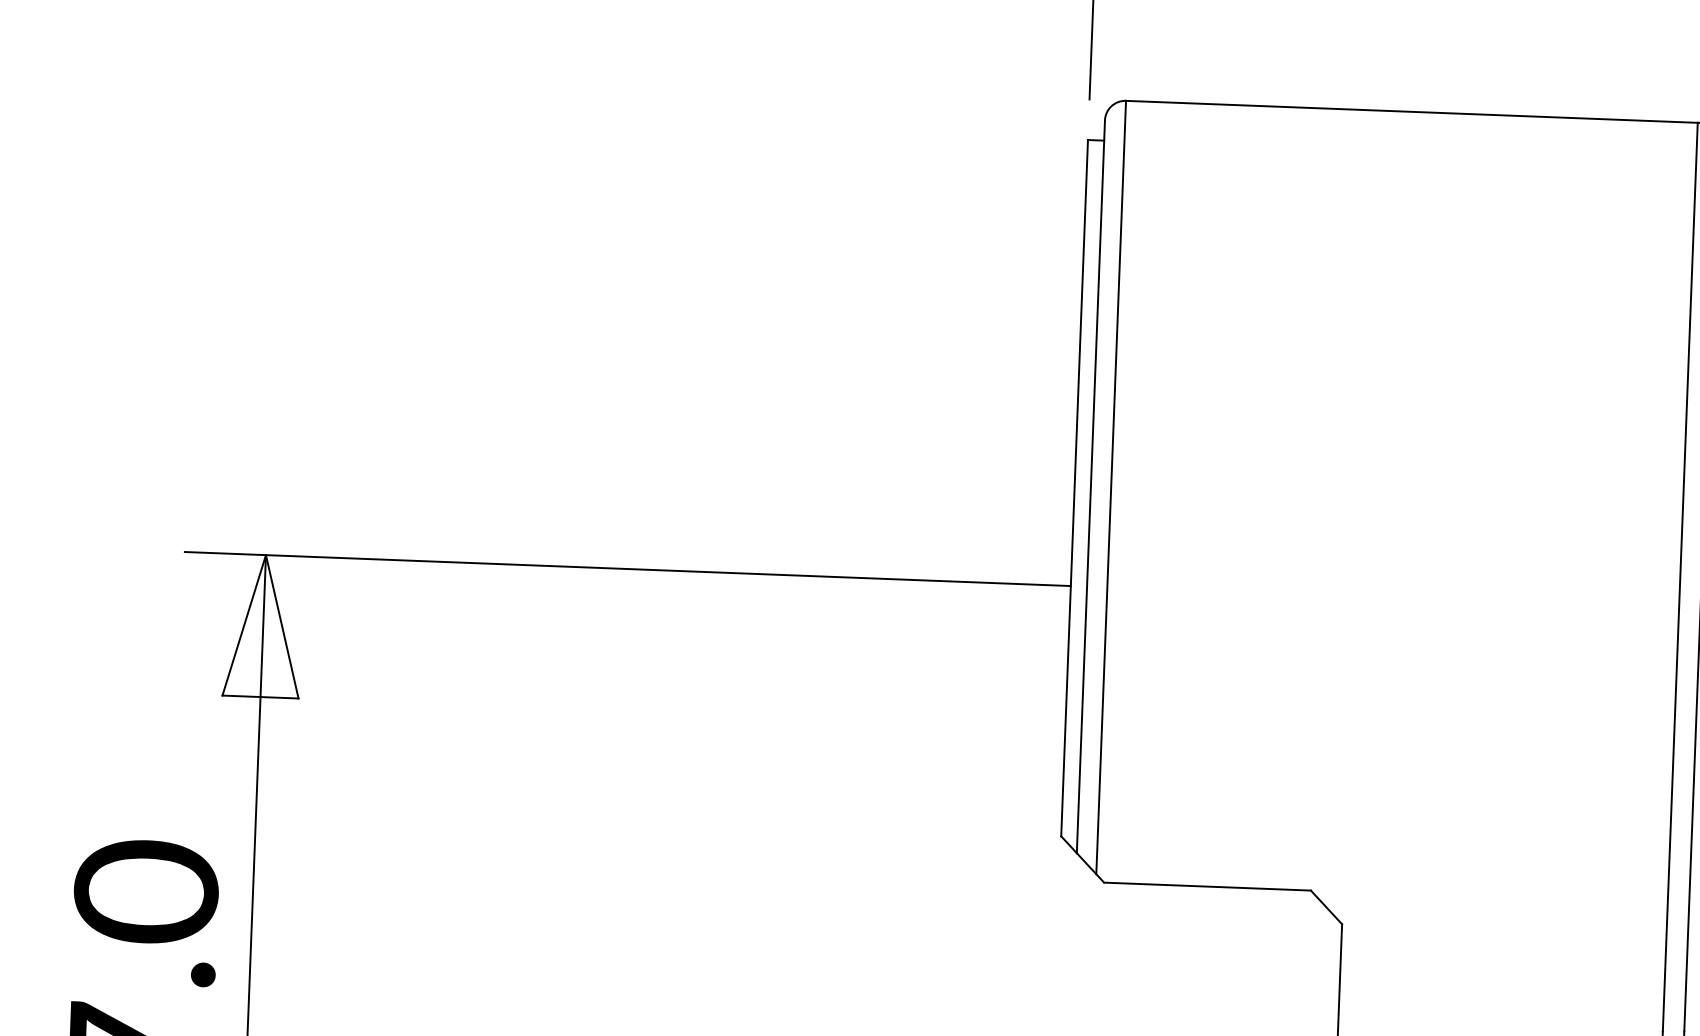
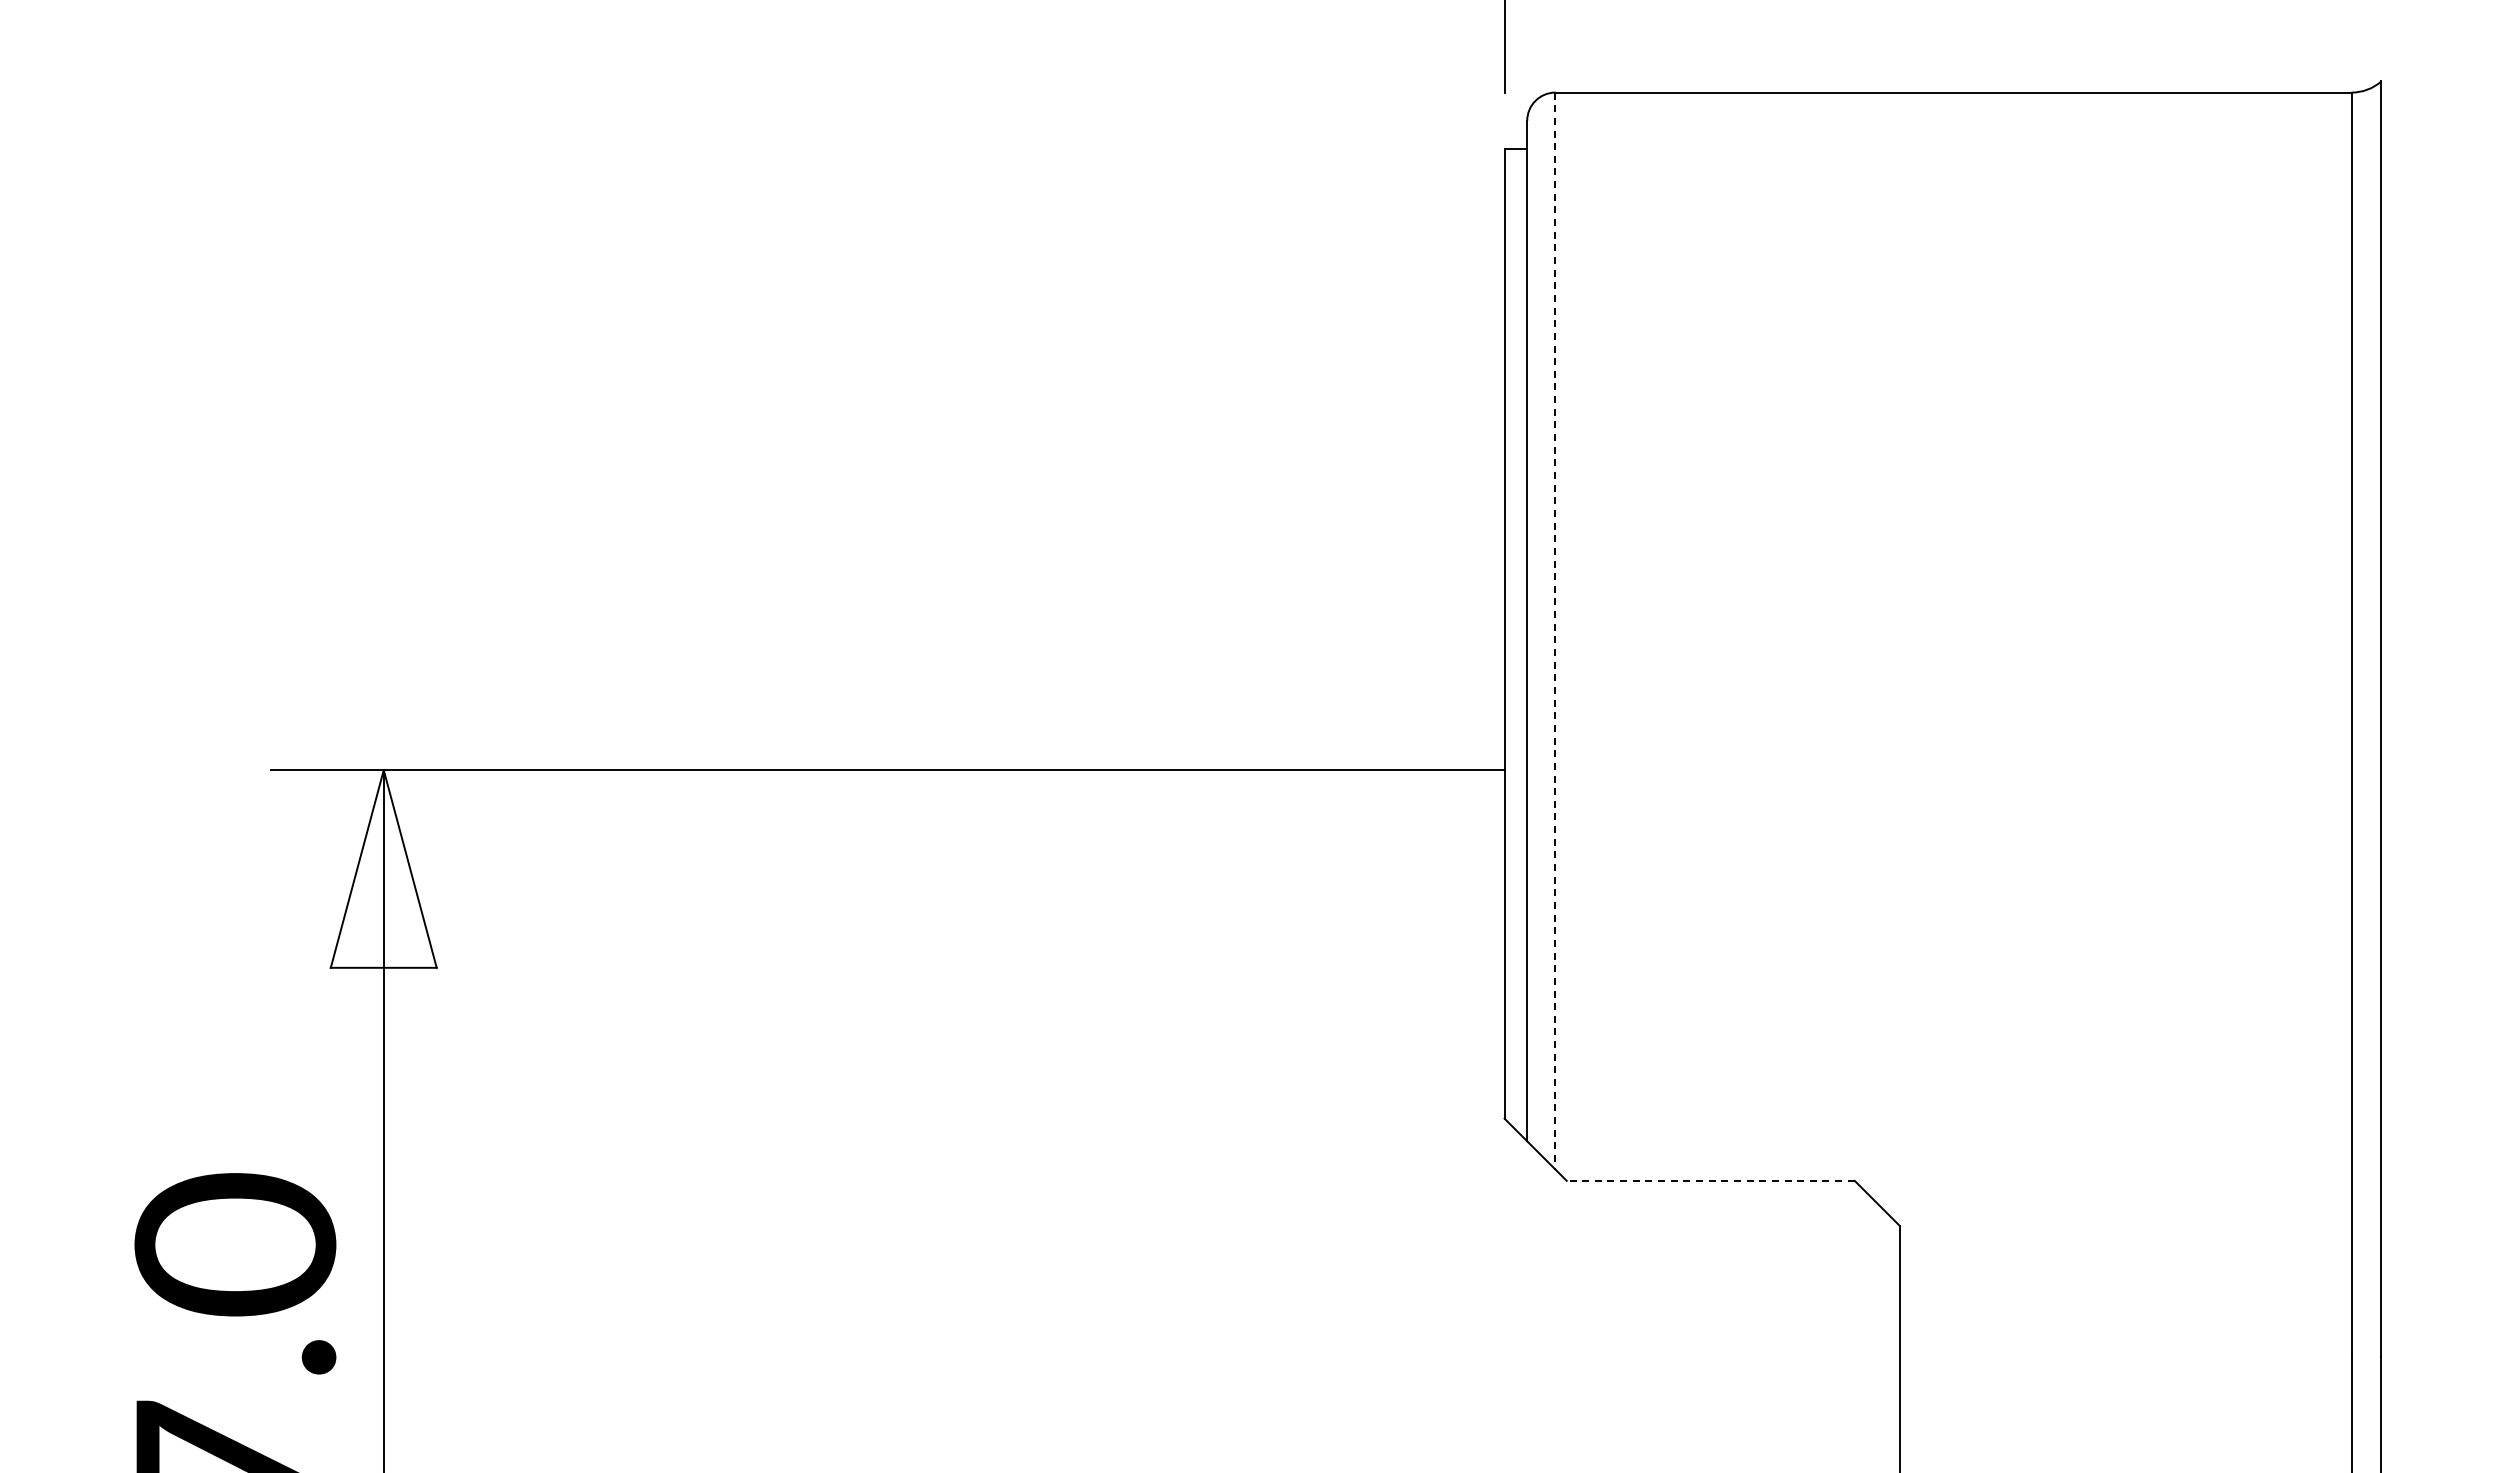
line: (1111, 487) -> (1555, 631), solid -> dashed
line: (1207, 886) -> (1710, 1180), solid -> dashed

